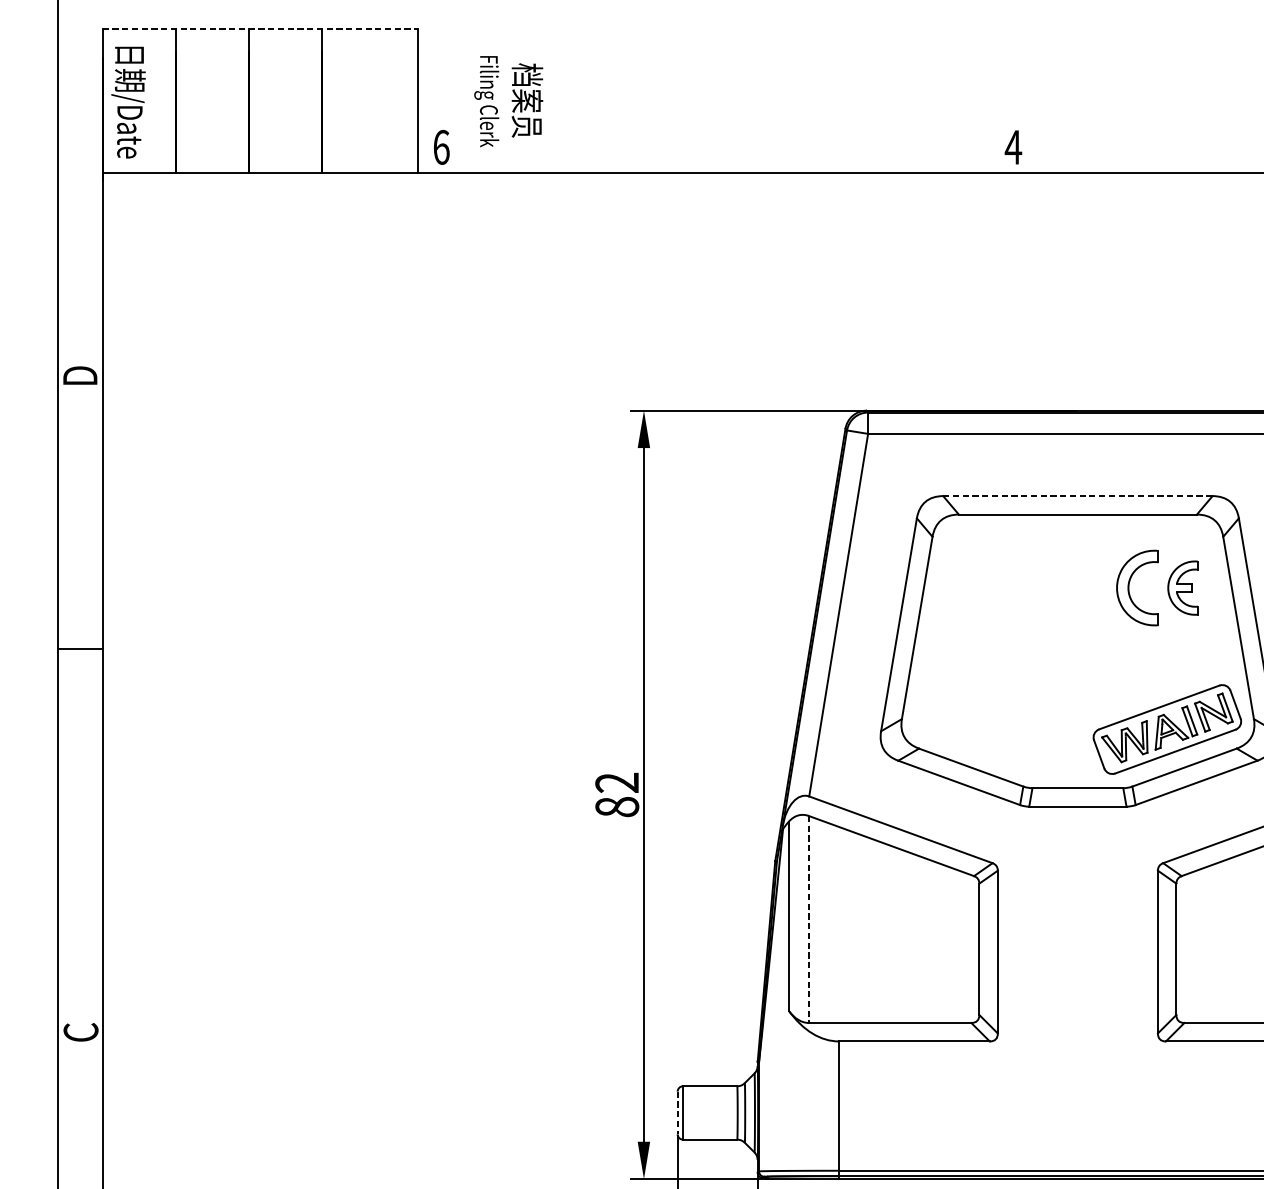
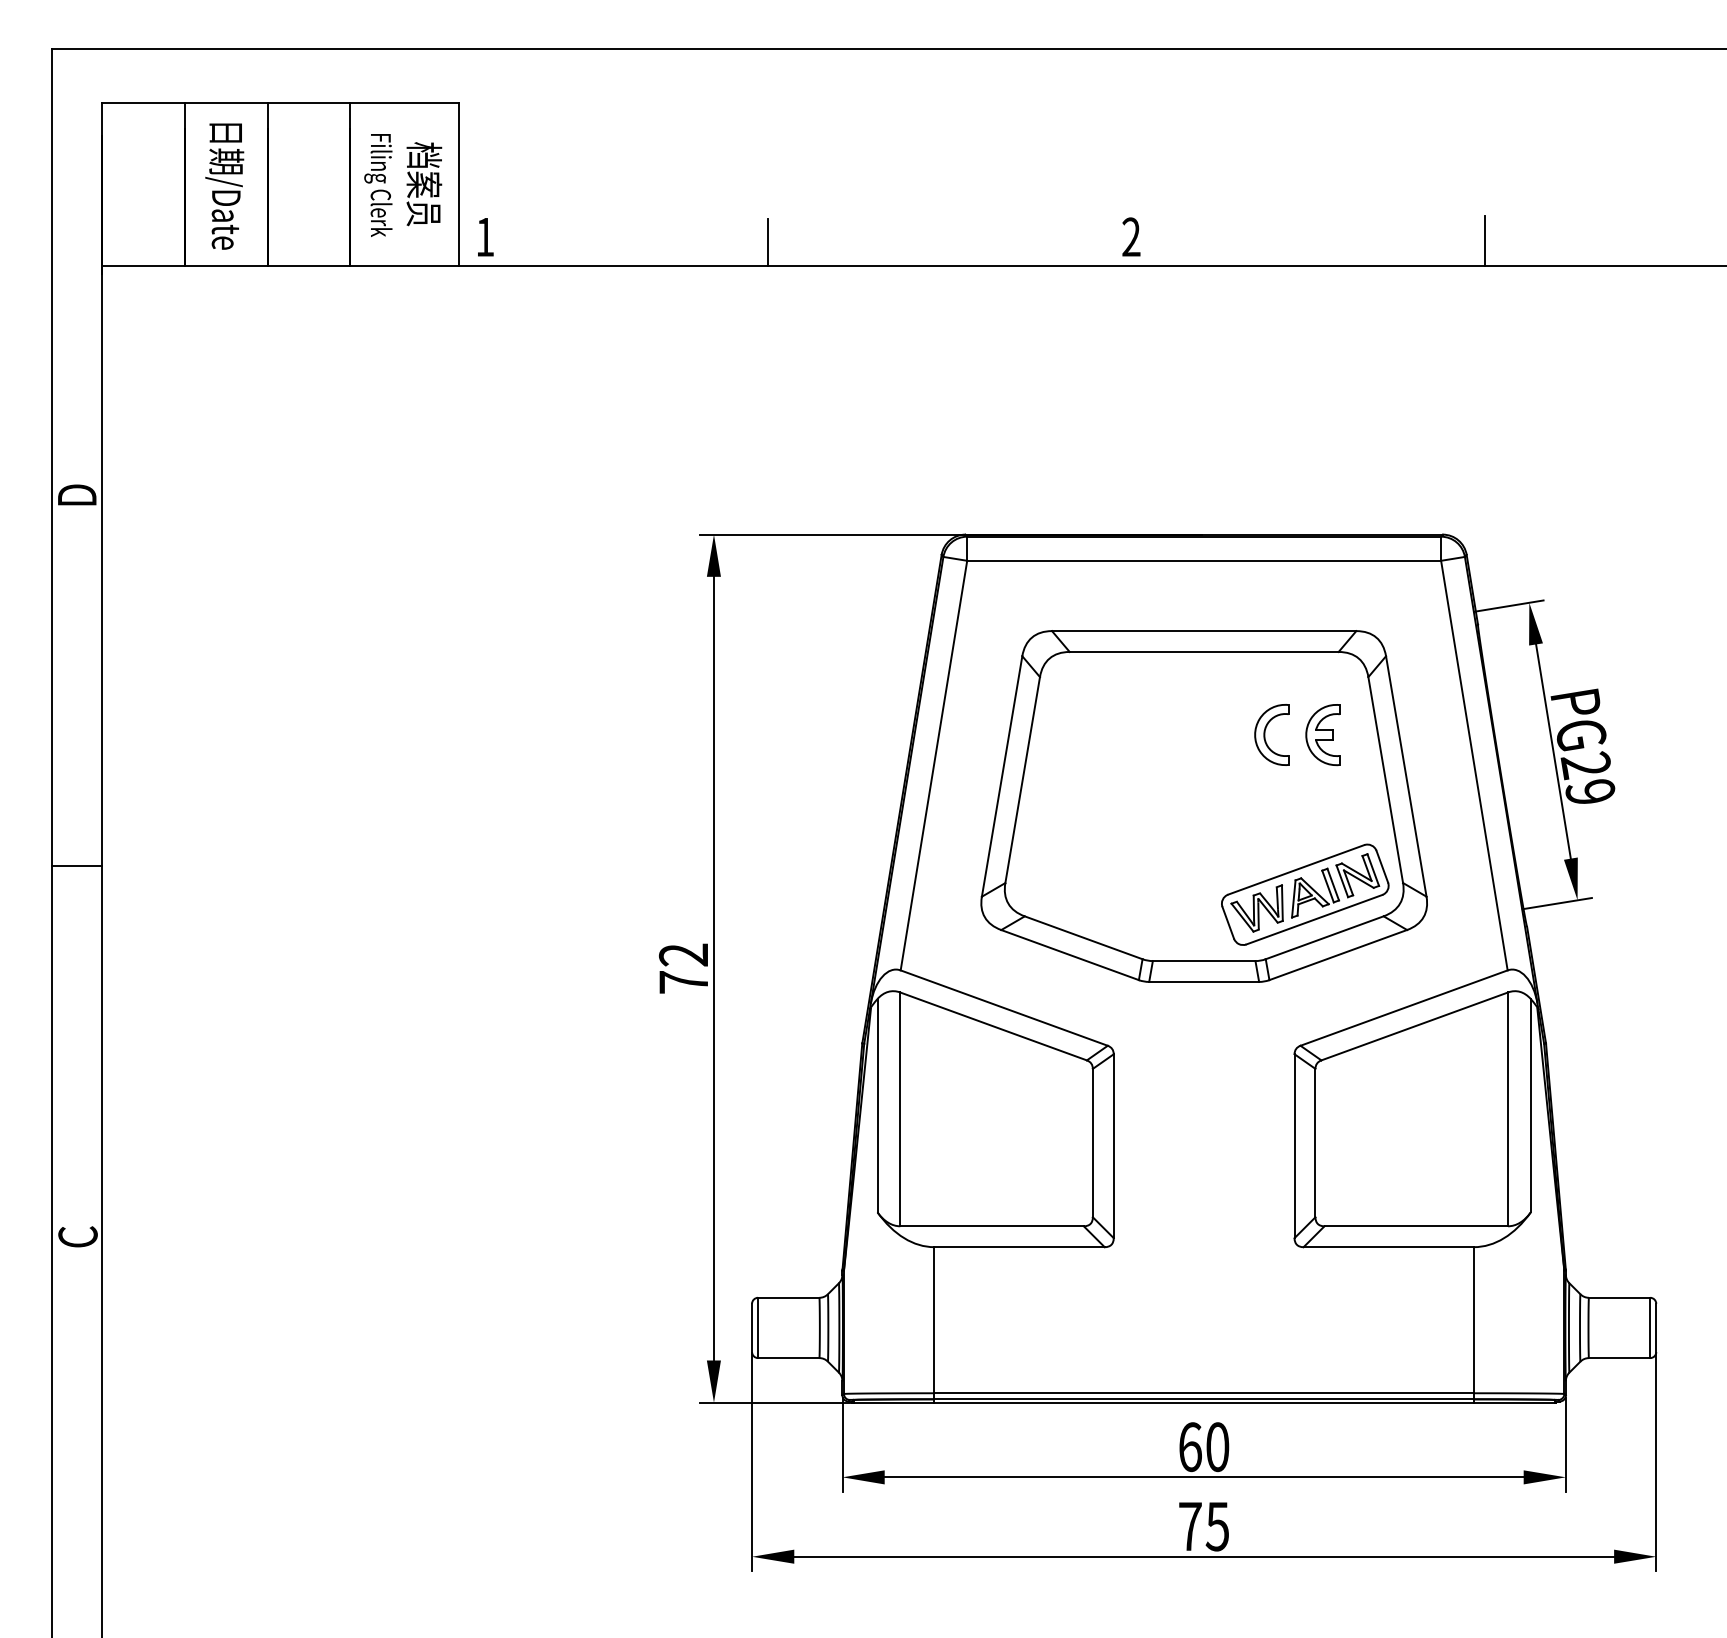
line: (261, 29) -> (281, 103), dashed -> solid
text: (508, 101) -> (403, 185), moved
text: (128, 102) -> (224, 186), moved
text: (441, 146) -> (485, 236), 6 -> 1
text: (1013, 146) -> (1131, 236), 4 -> 2
line: (692, 152) -> (768, 242), added
line: (1078, 496) -> (1204, 631), dashed -> solid
part: (1137, 587) -> (1271, 734), size x0.71
line: (79, 649) -> (76, 866), moved
text: (616, 807) -> (683, 982), 82 -> 72
line: (809, 919) -> (900, 1109), dashed -> solid
line: (678, 1113) -> (752, 1328), dashed -> solid

